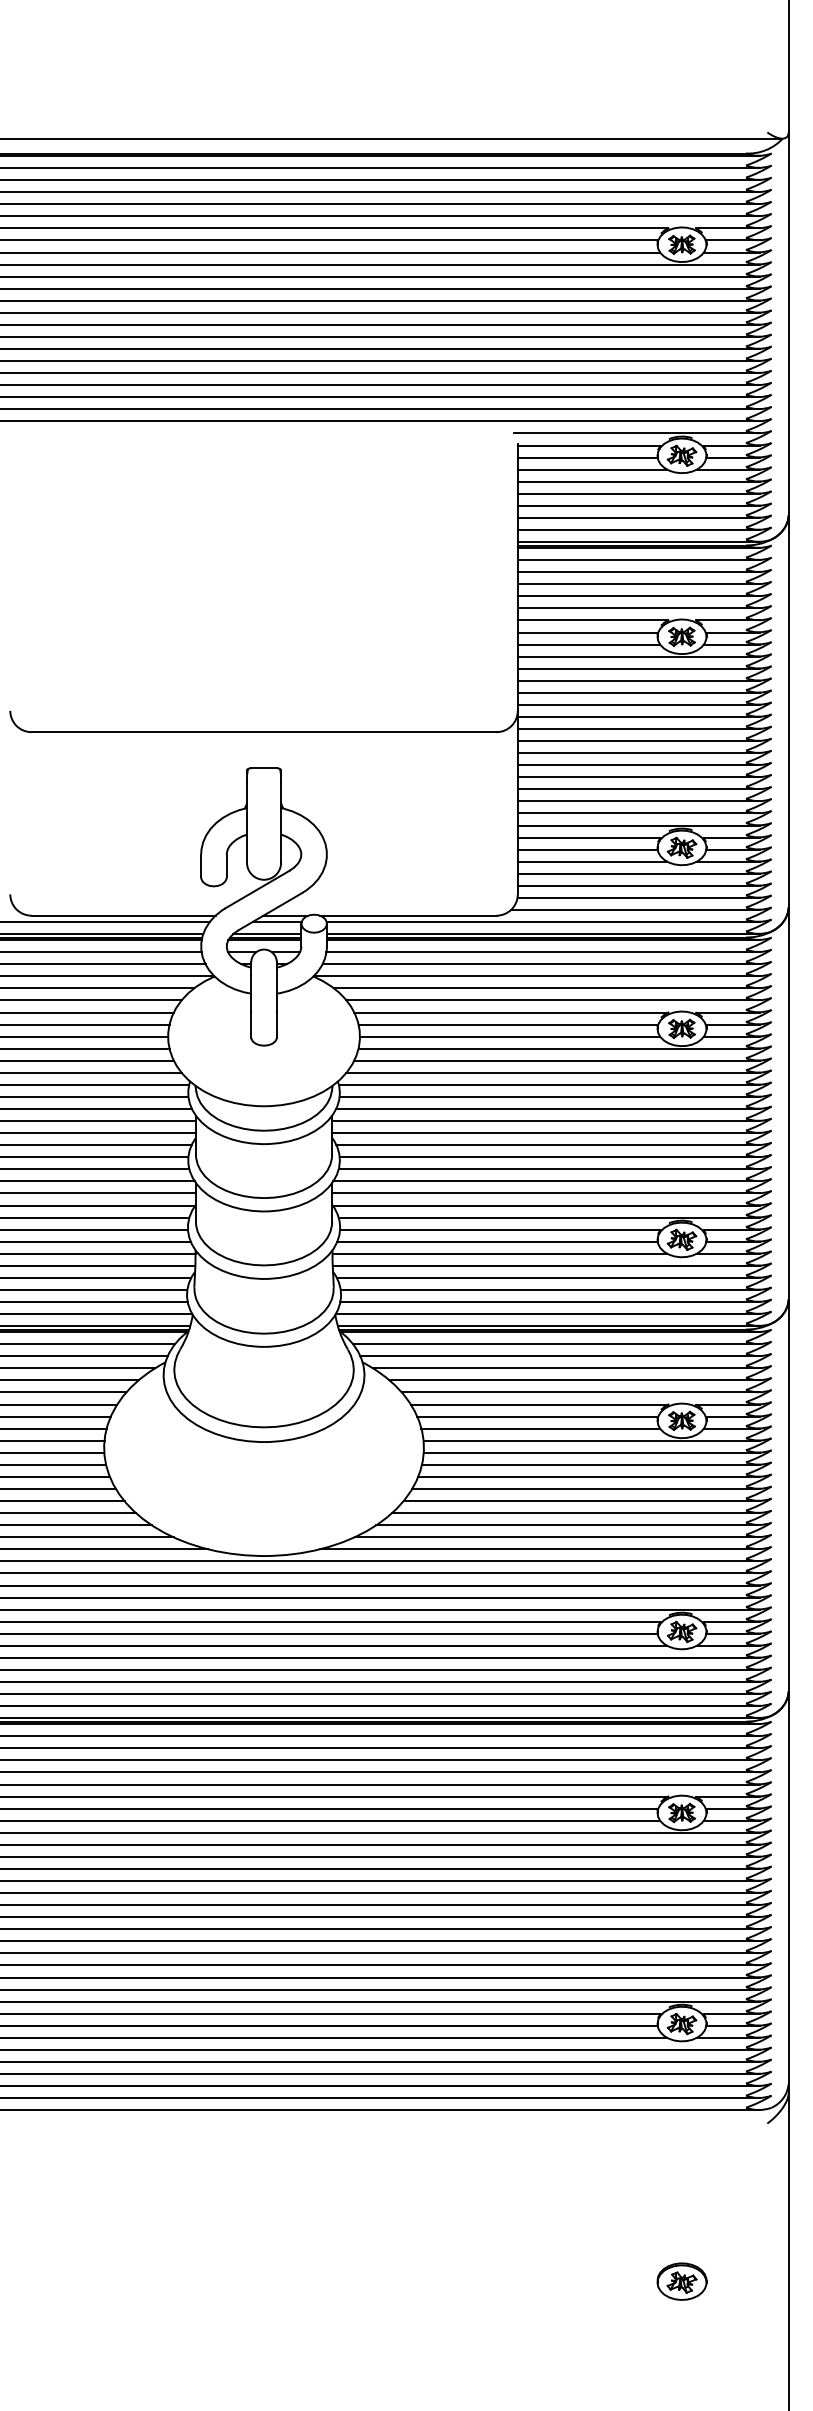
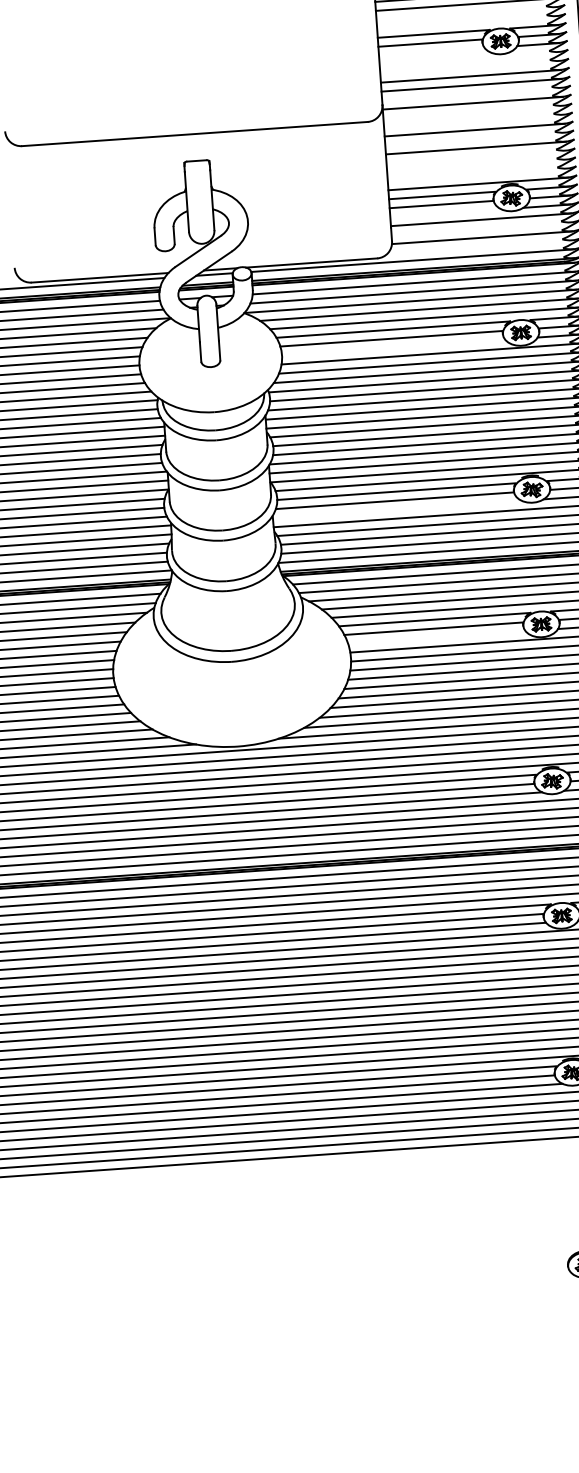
line: (638, 596) -> (466, 13), removed
line: (638, 608) -> (466, 22), removed
line: (588, 644) -> (431, 52), removed
line: (638, 656) -> (469, 58), removed
line: (638, 668) -> (470, 67), removed
line: (638, 704) -> (471, 94), removed
line: (638, 729) -> (473, 112), removed
line: (638, 741) -> (473, 121), removed
line: (638, 765) -> (475, 139), removed
line: (638, 789) -> (476, 157), removed
line: (638, 801) -> (476, 166), removed
line: (638, 813) -> (477, 175), removed
line: (592, 861) -> (445, 213), removed
line: (638, 885) -> (481, 228), removed
line: (635, 909) -> (480, 246), removed
line: (509, 1036) -> (393, 347), removed
line: (499, 1253) -> (397, 509), removed
line: (540, 1428) -> (436, 637), removed

